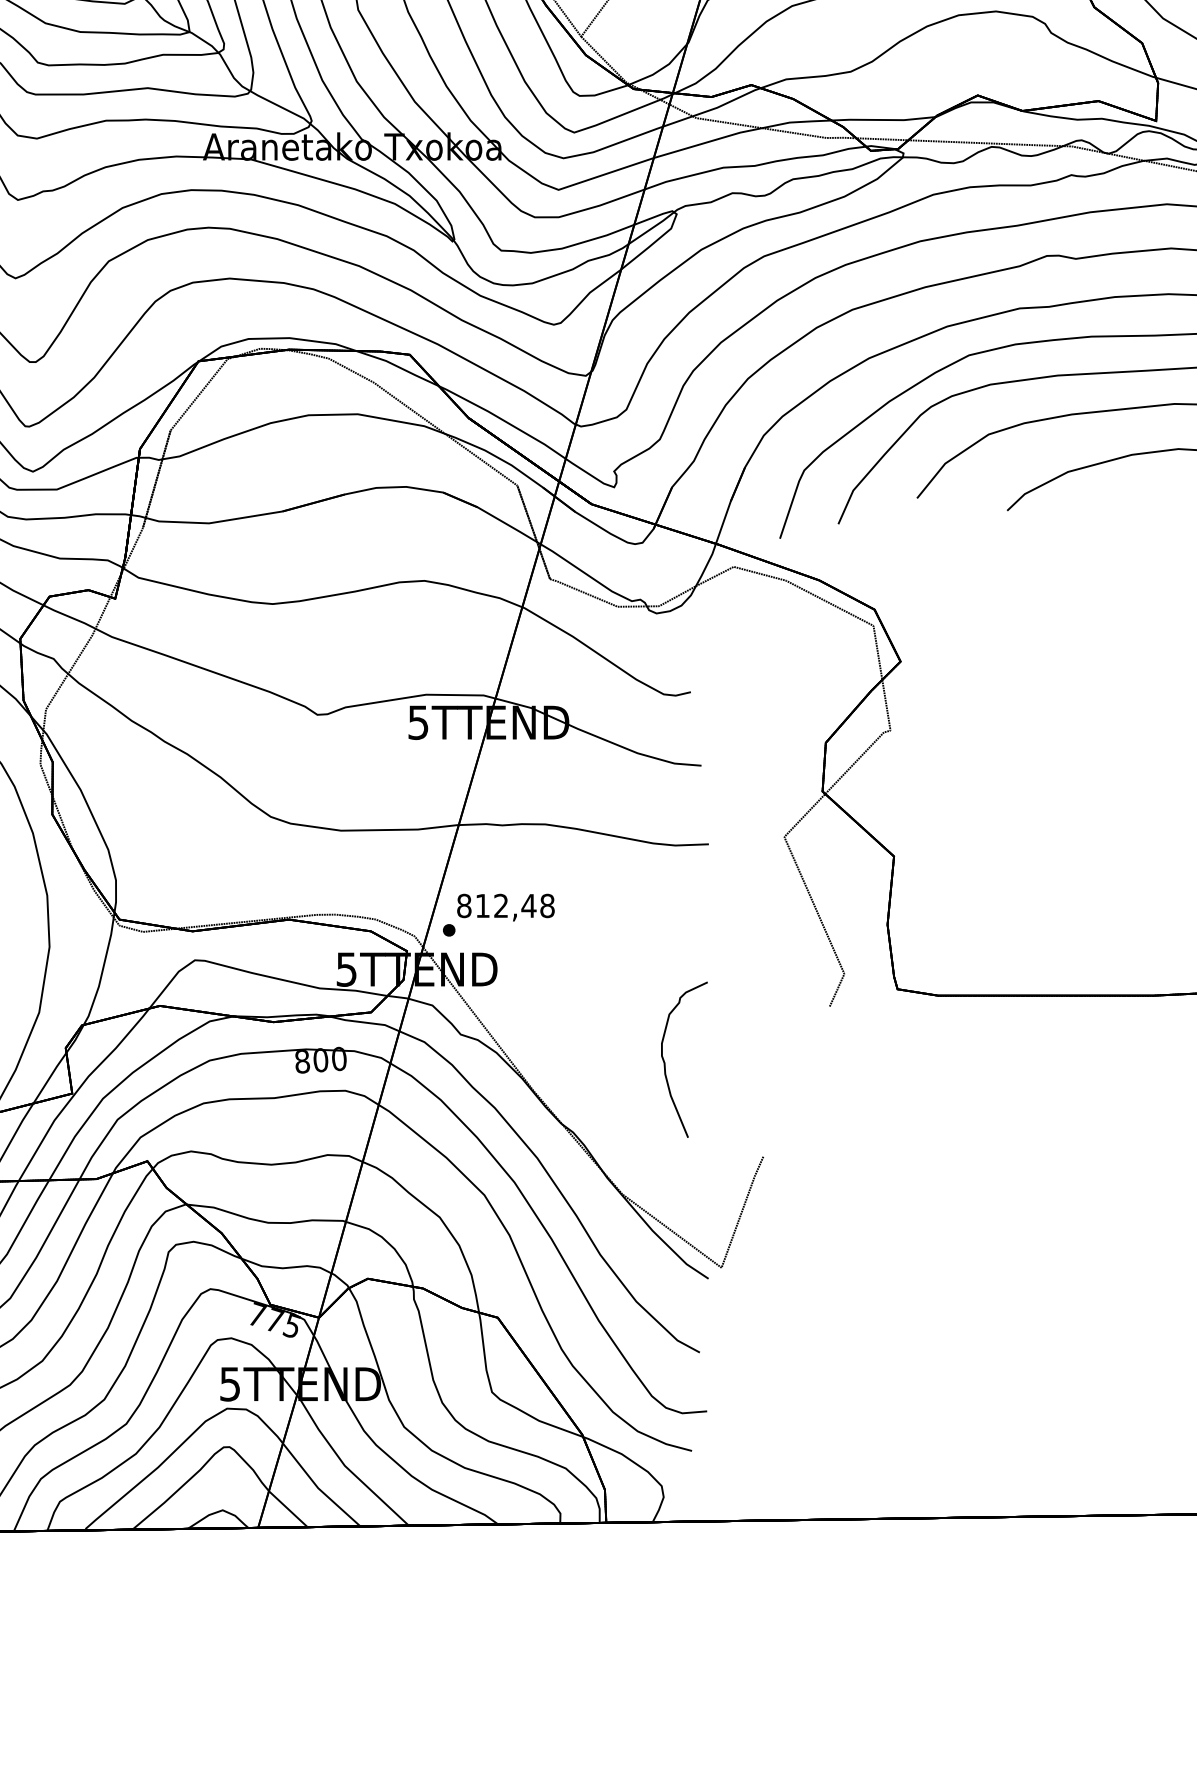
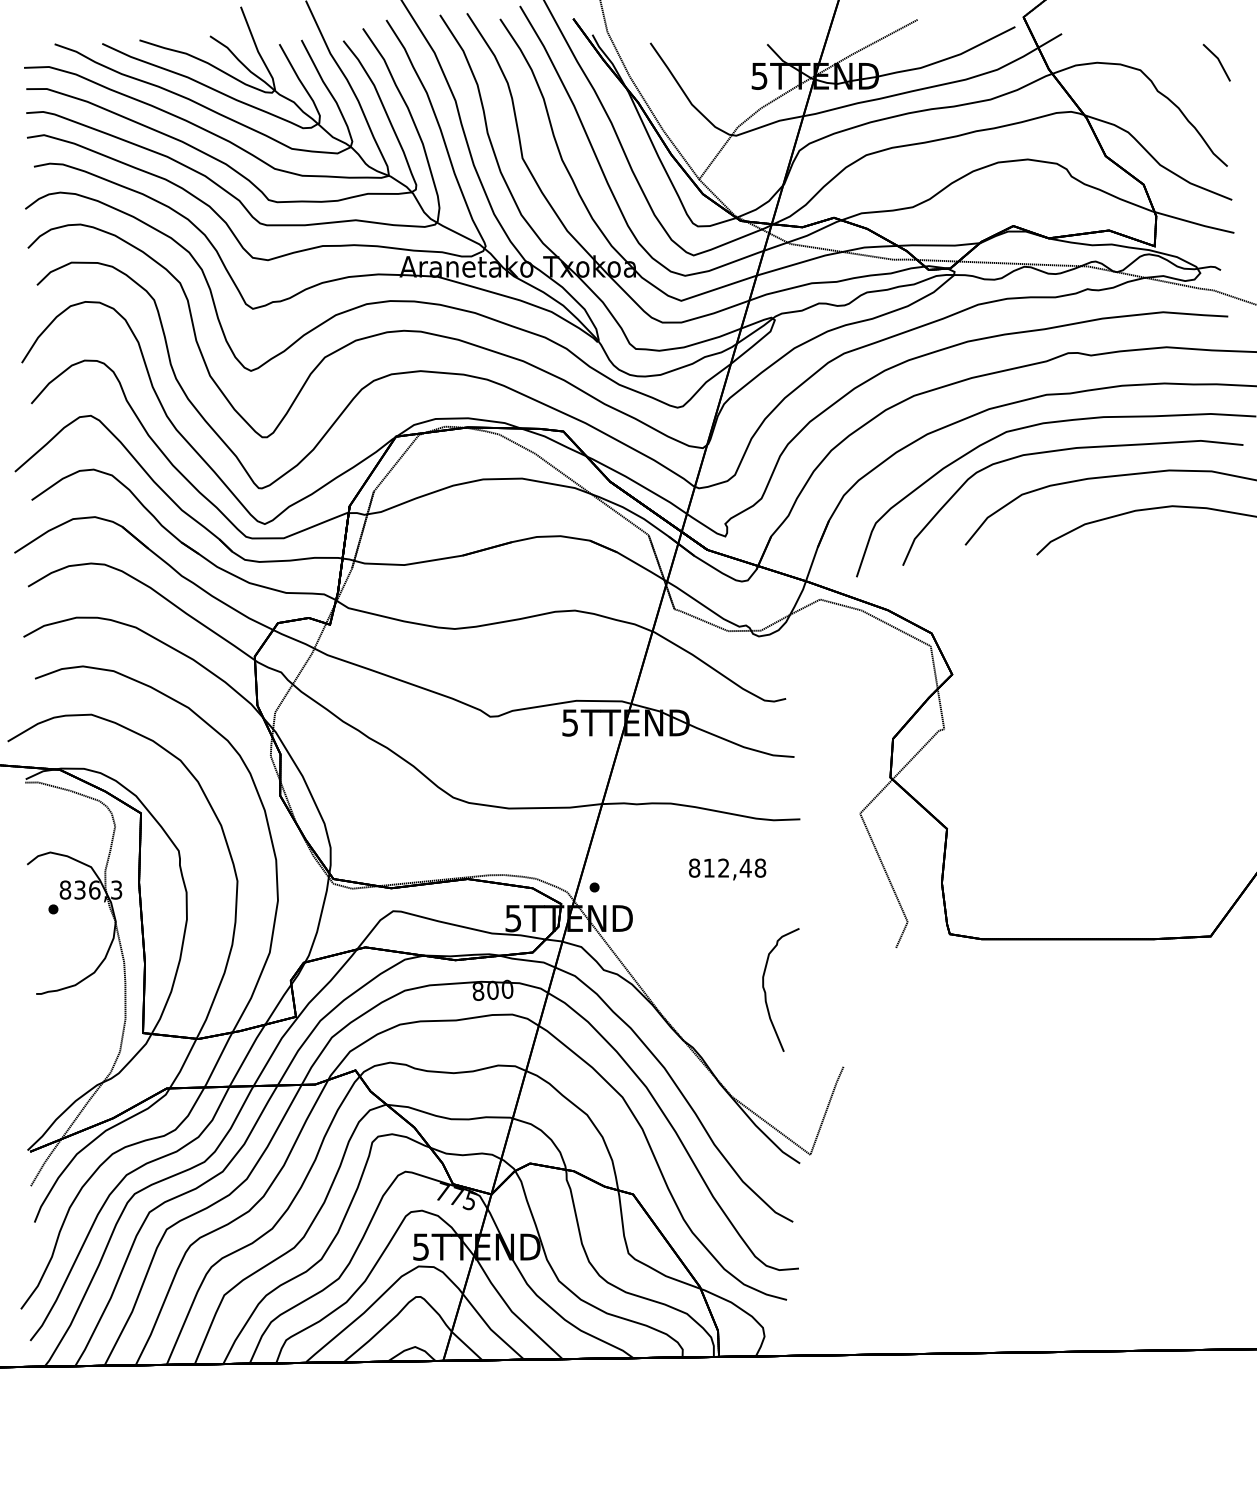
text: (505, 907) -> (727, 869), moved

